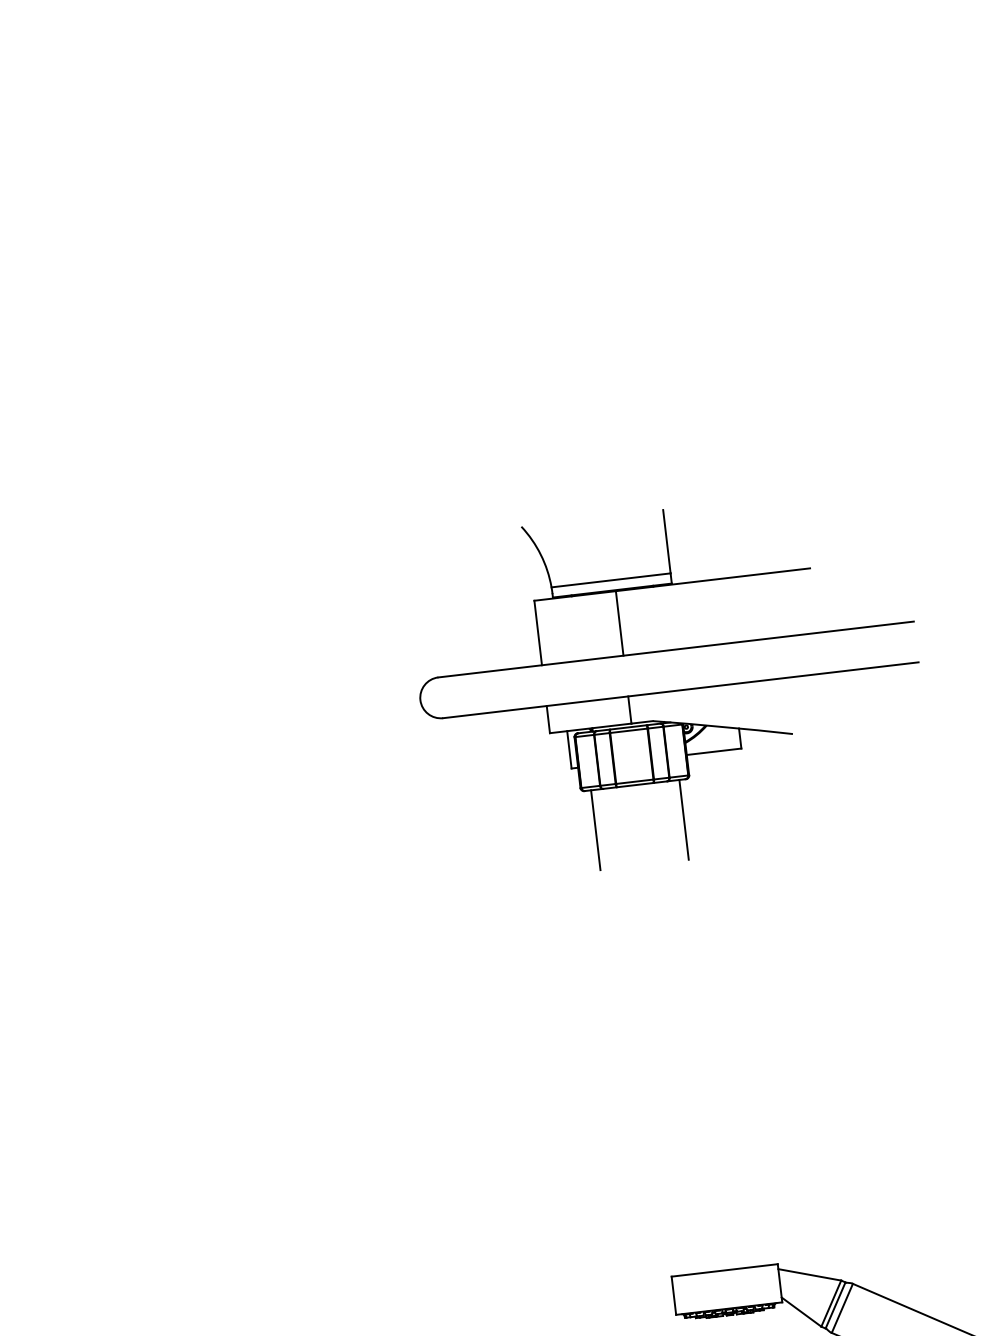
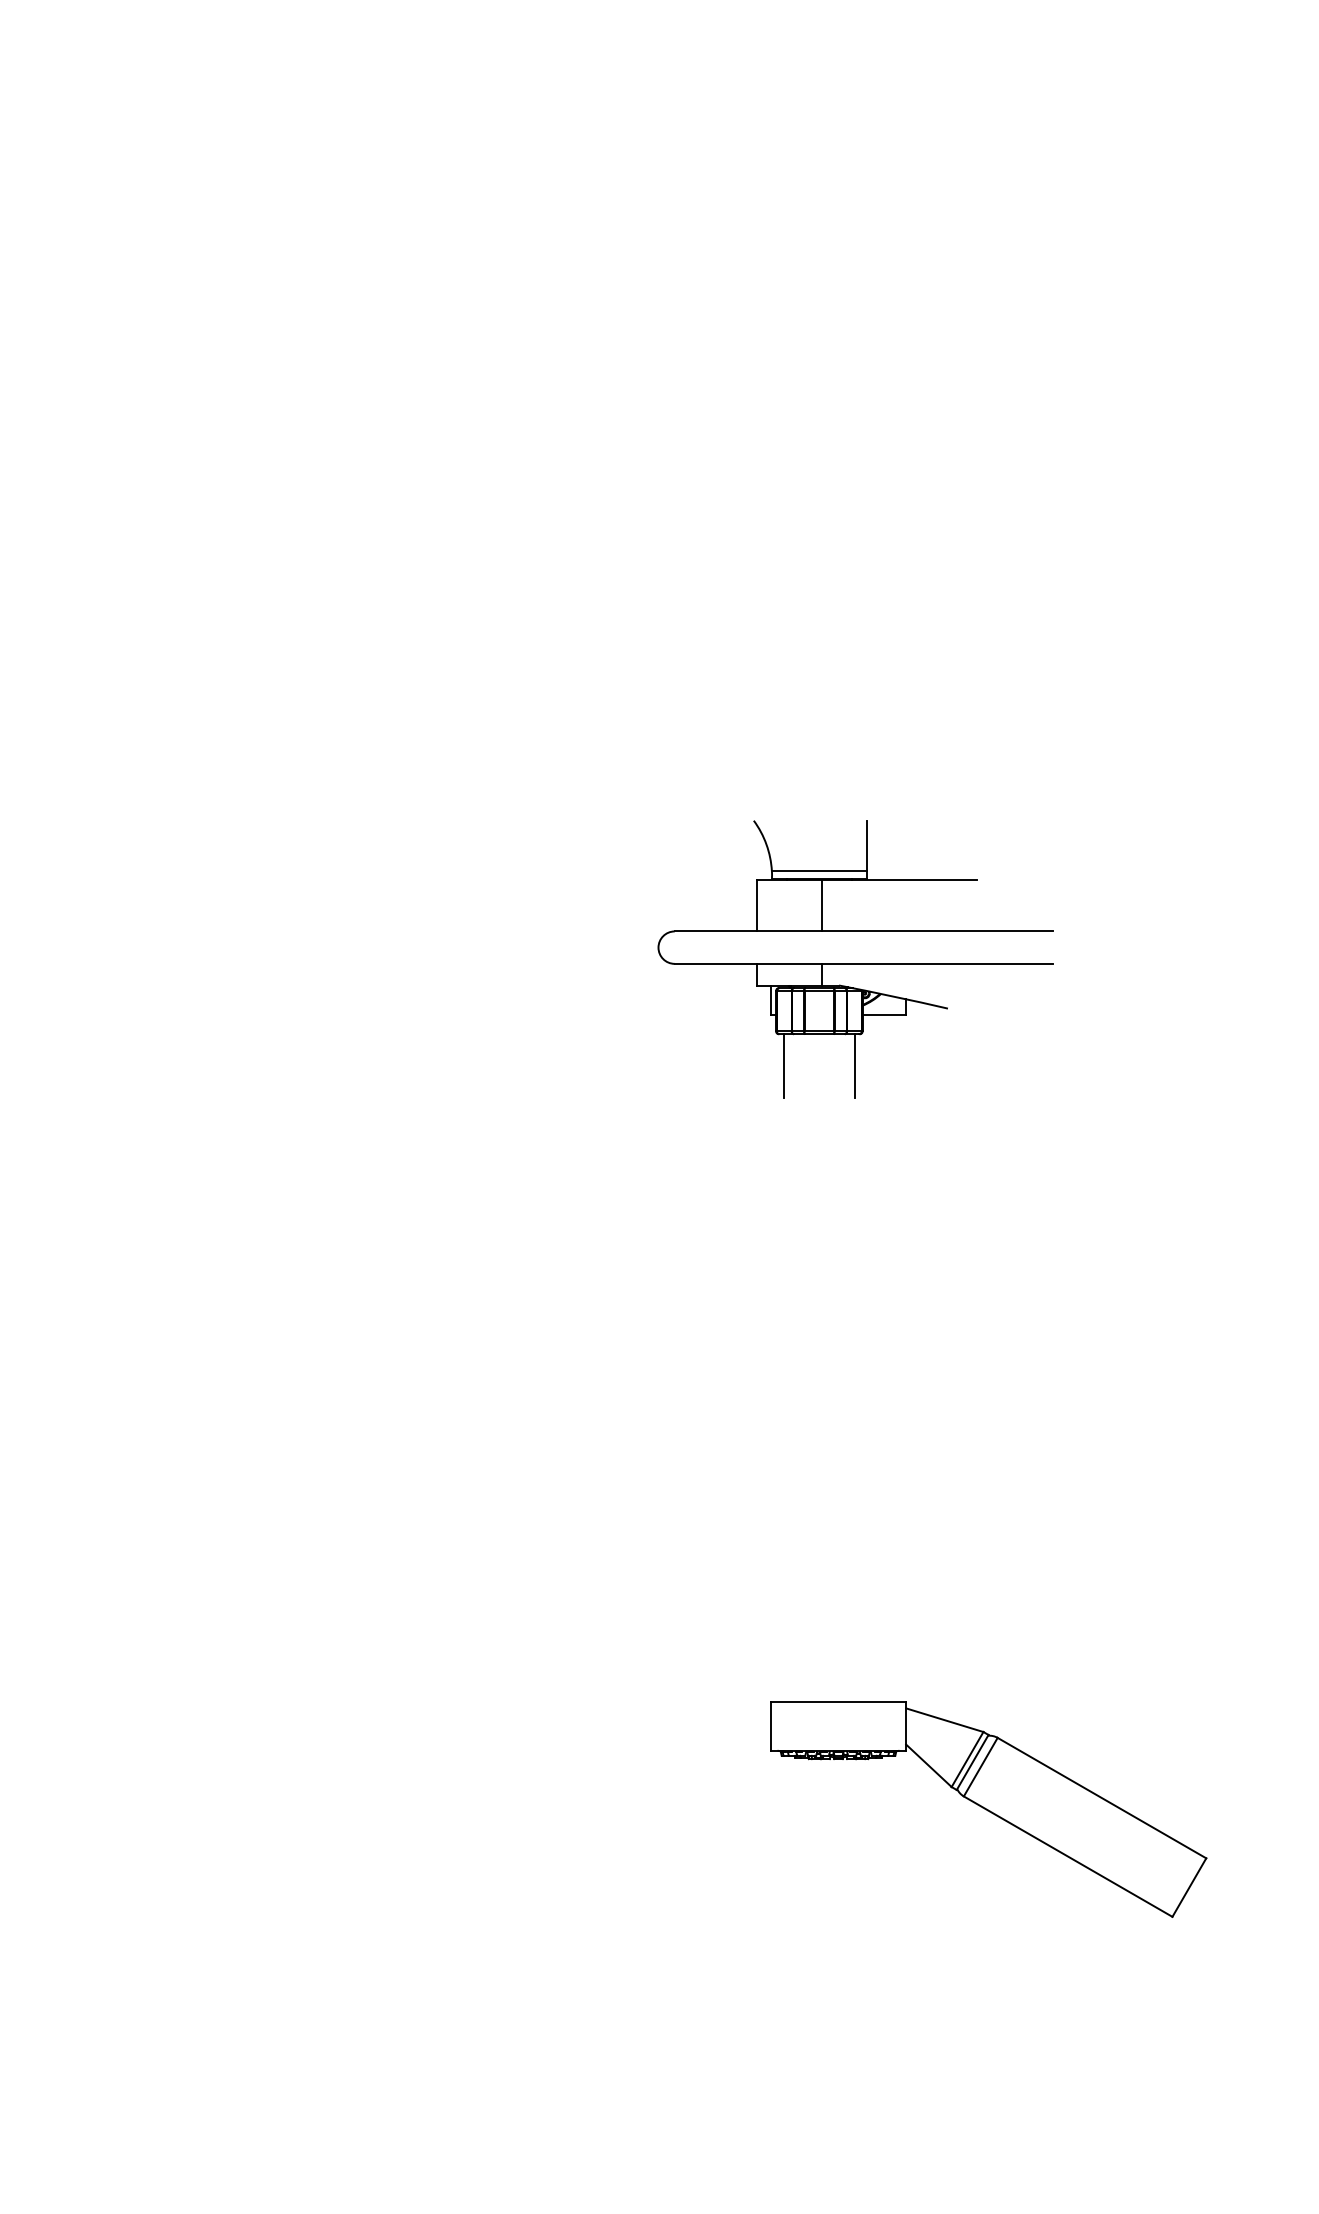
part: (669, 686) -> (855, 959), size x0.62

